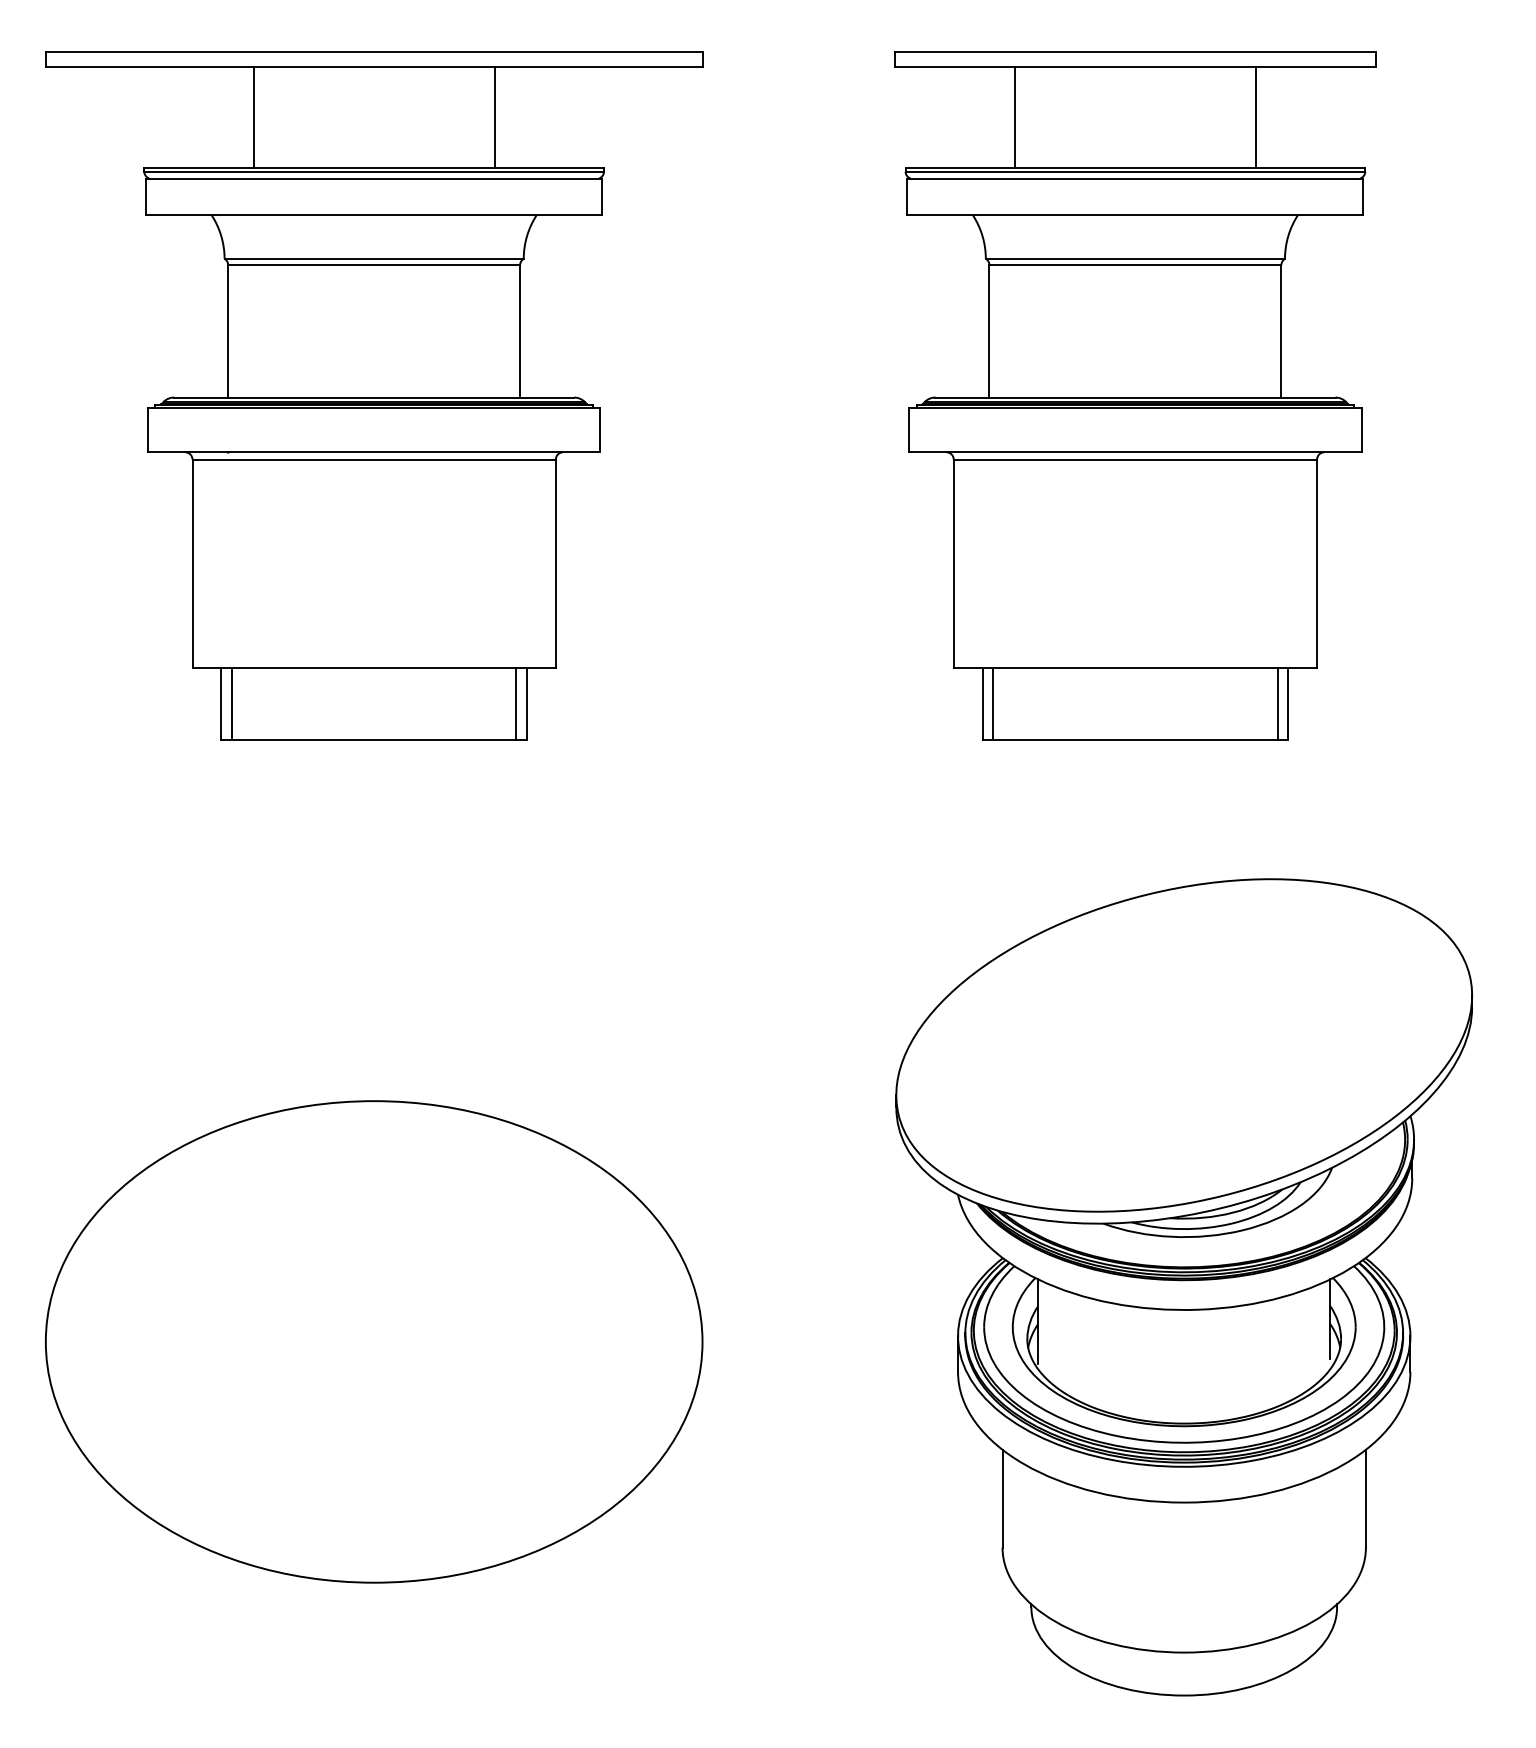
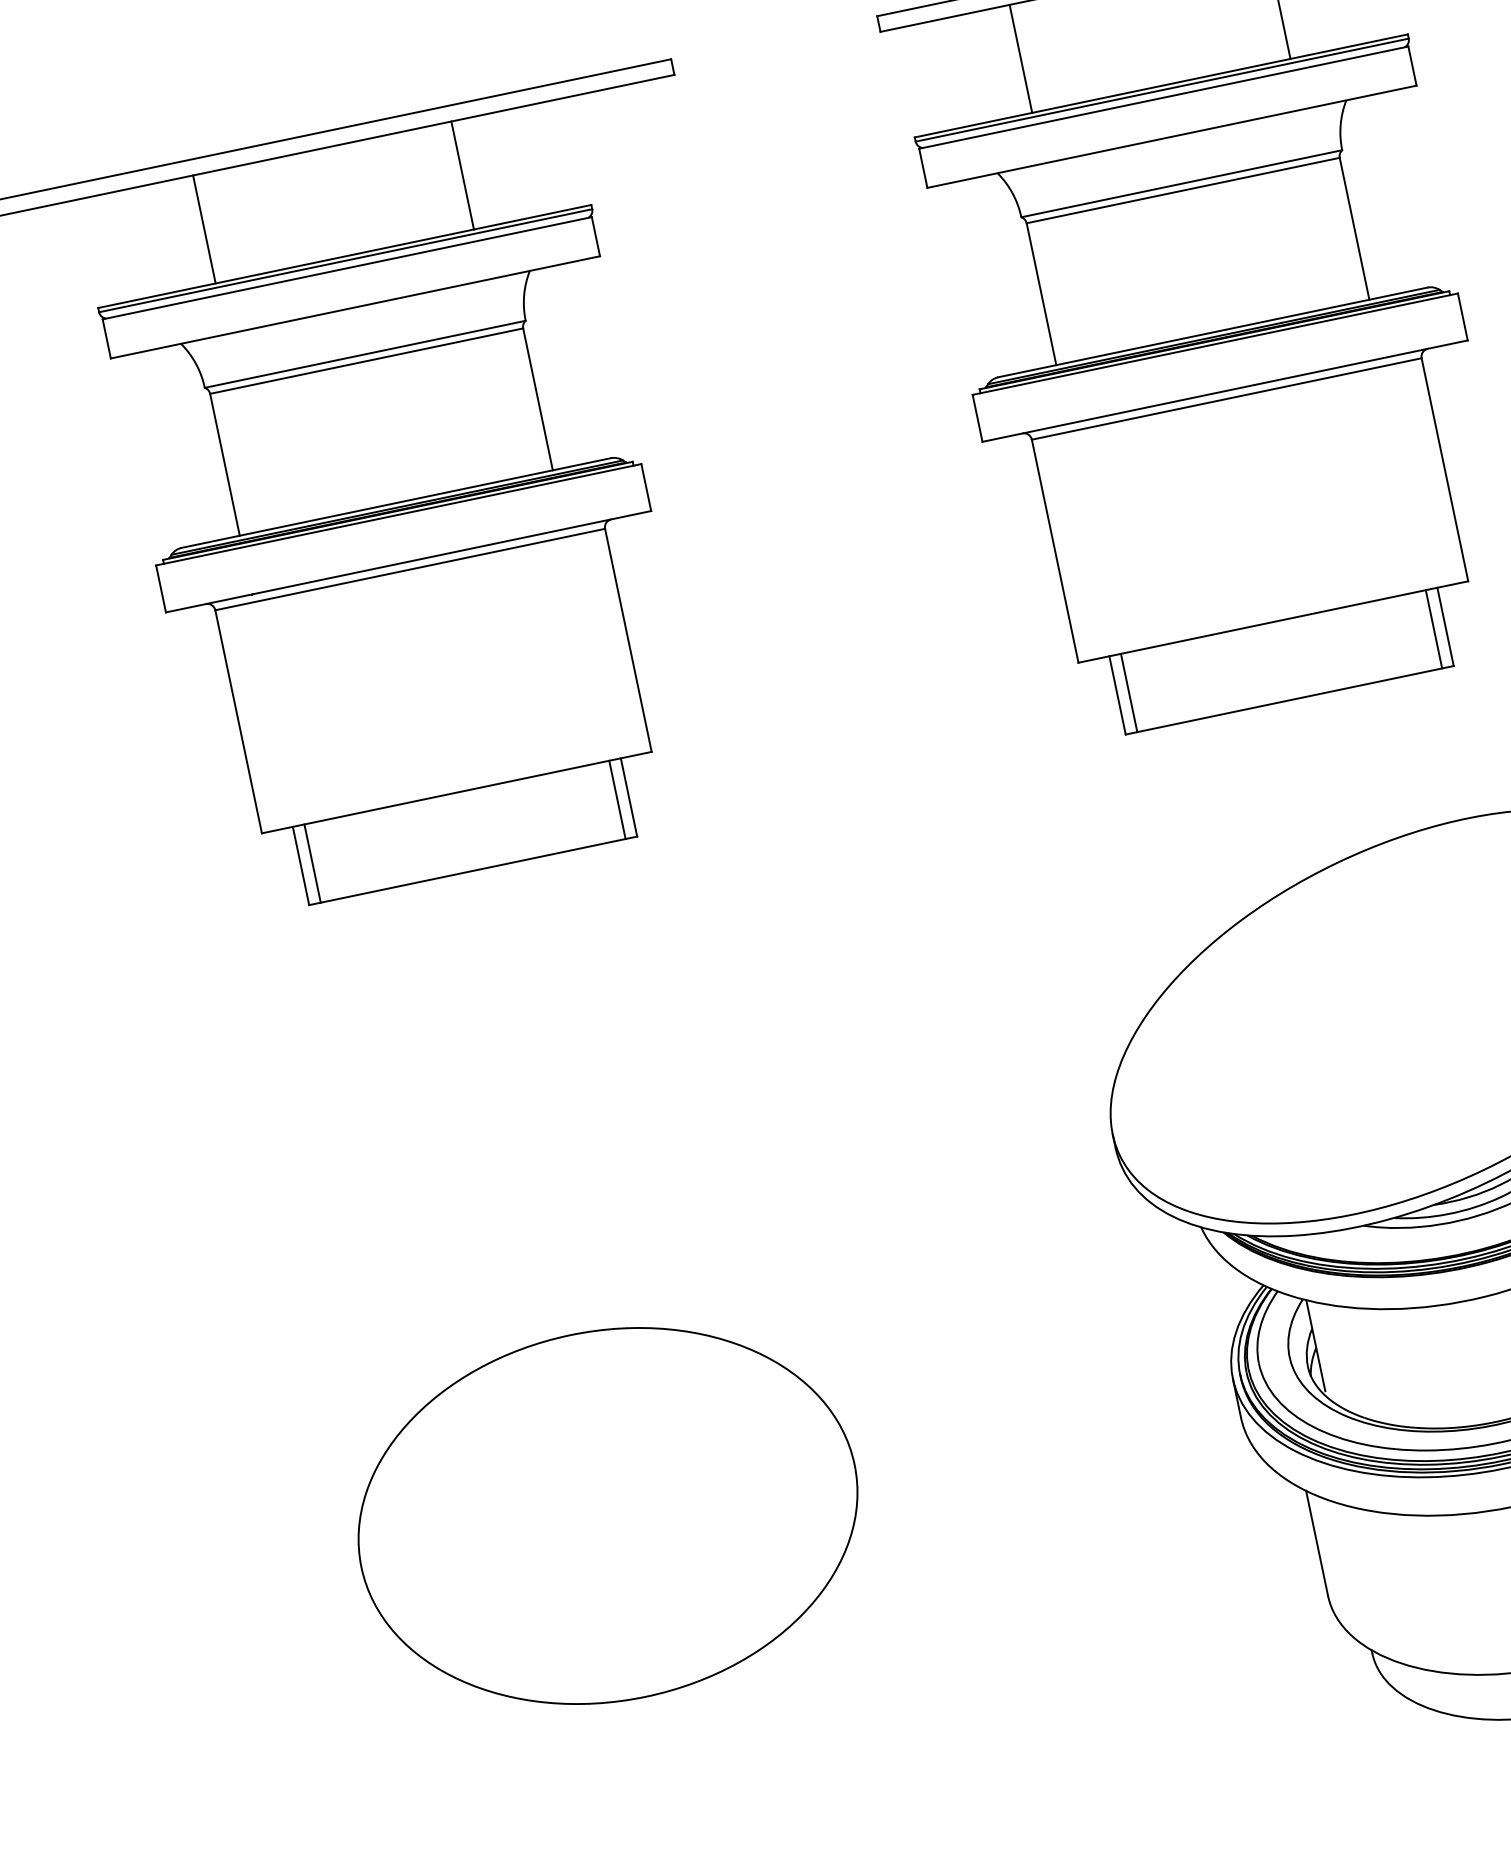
part: (374, 1341) -> (608, 1515), size x0.7

